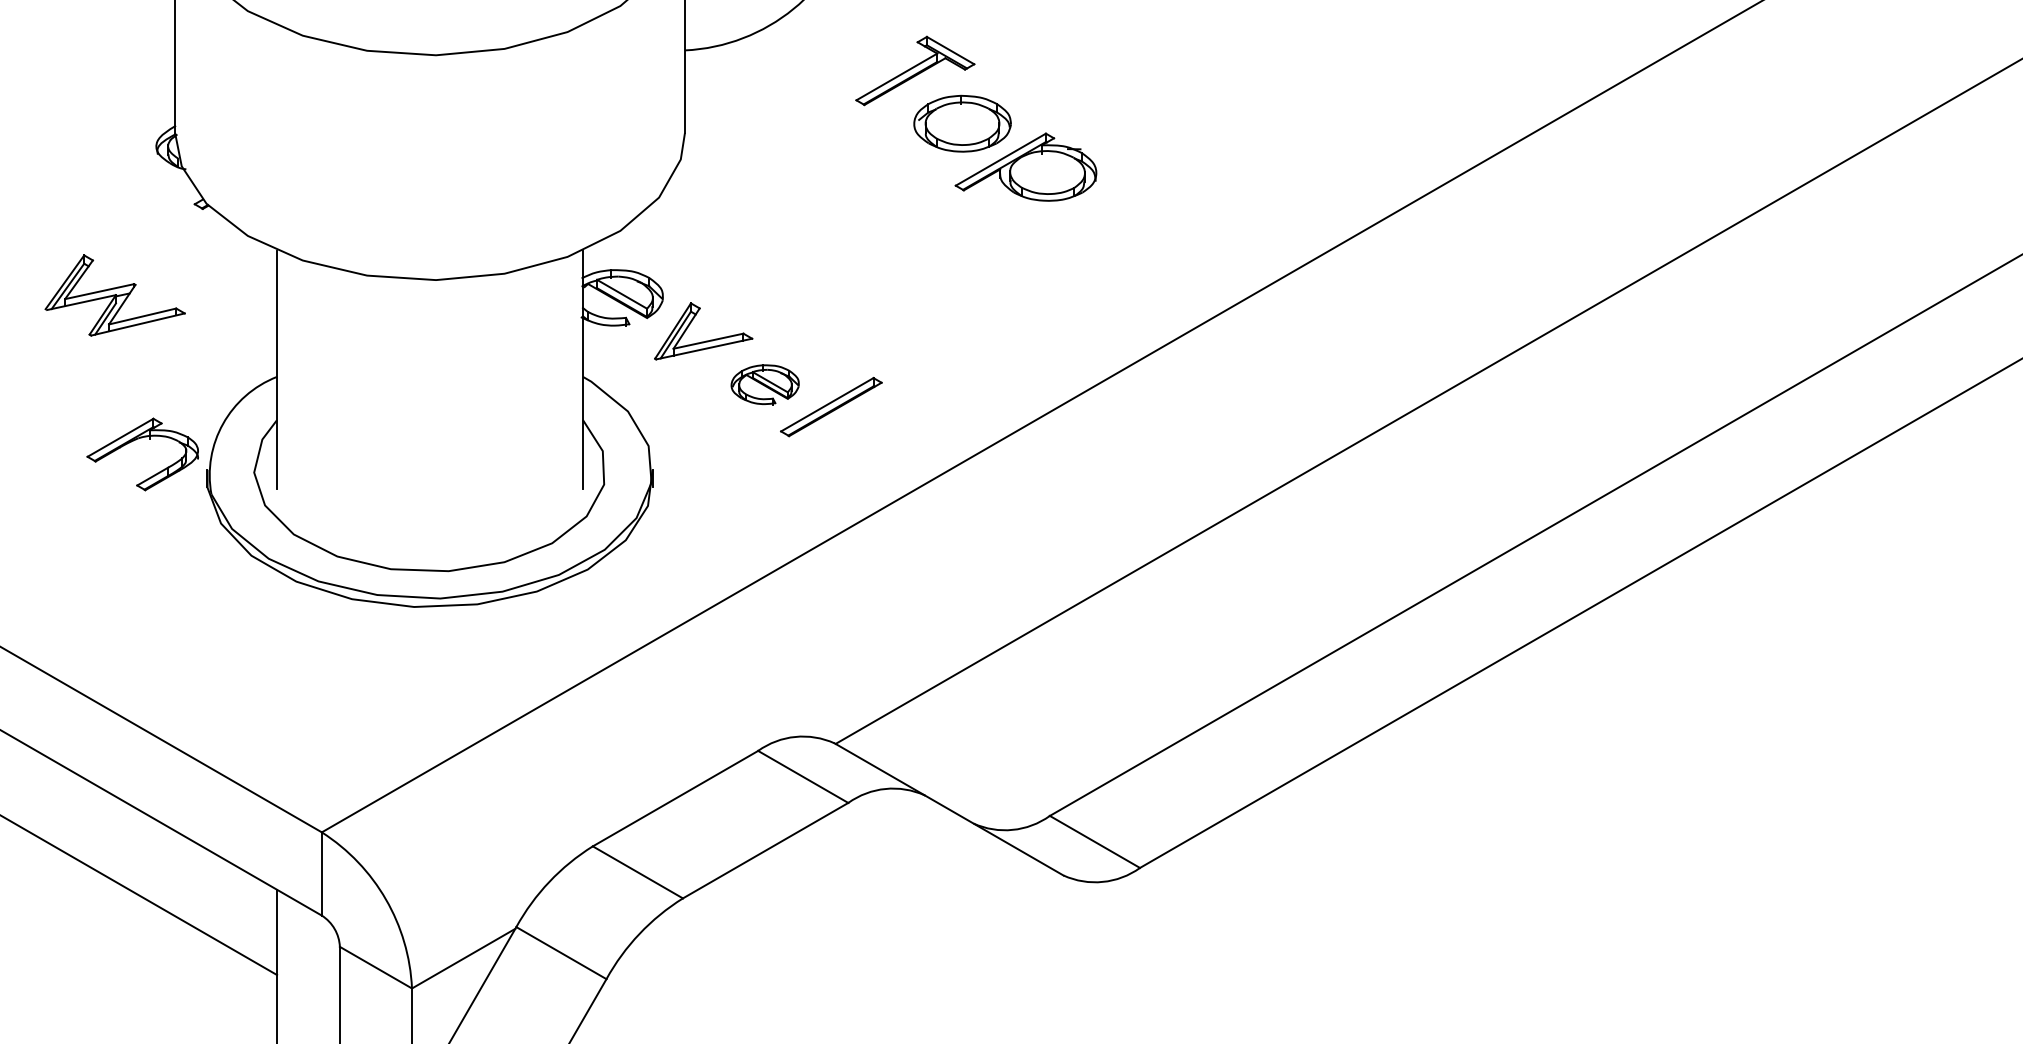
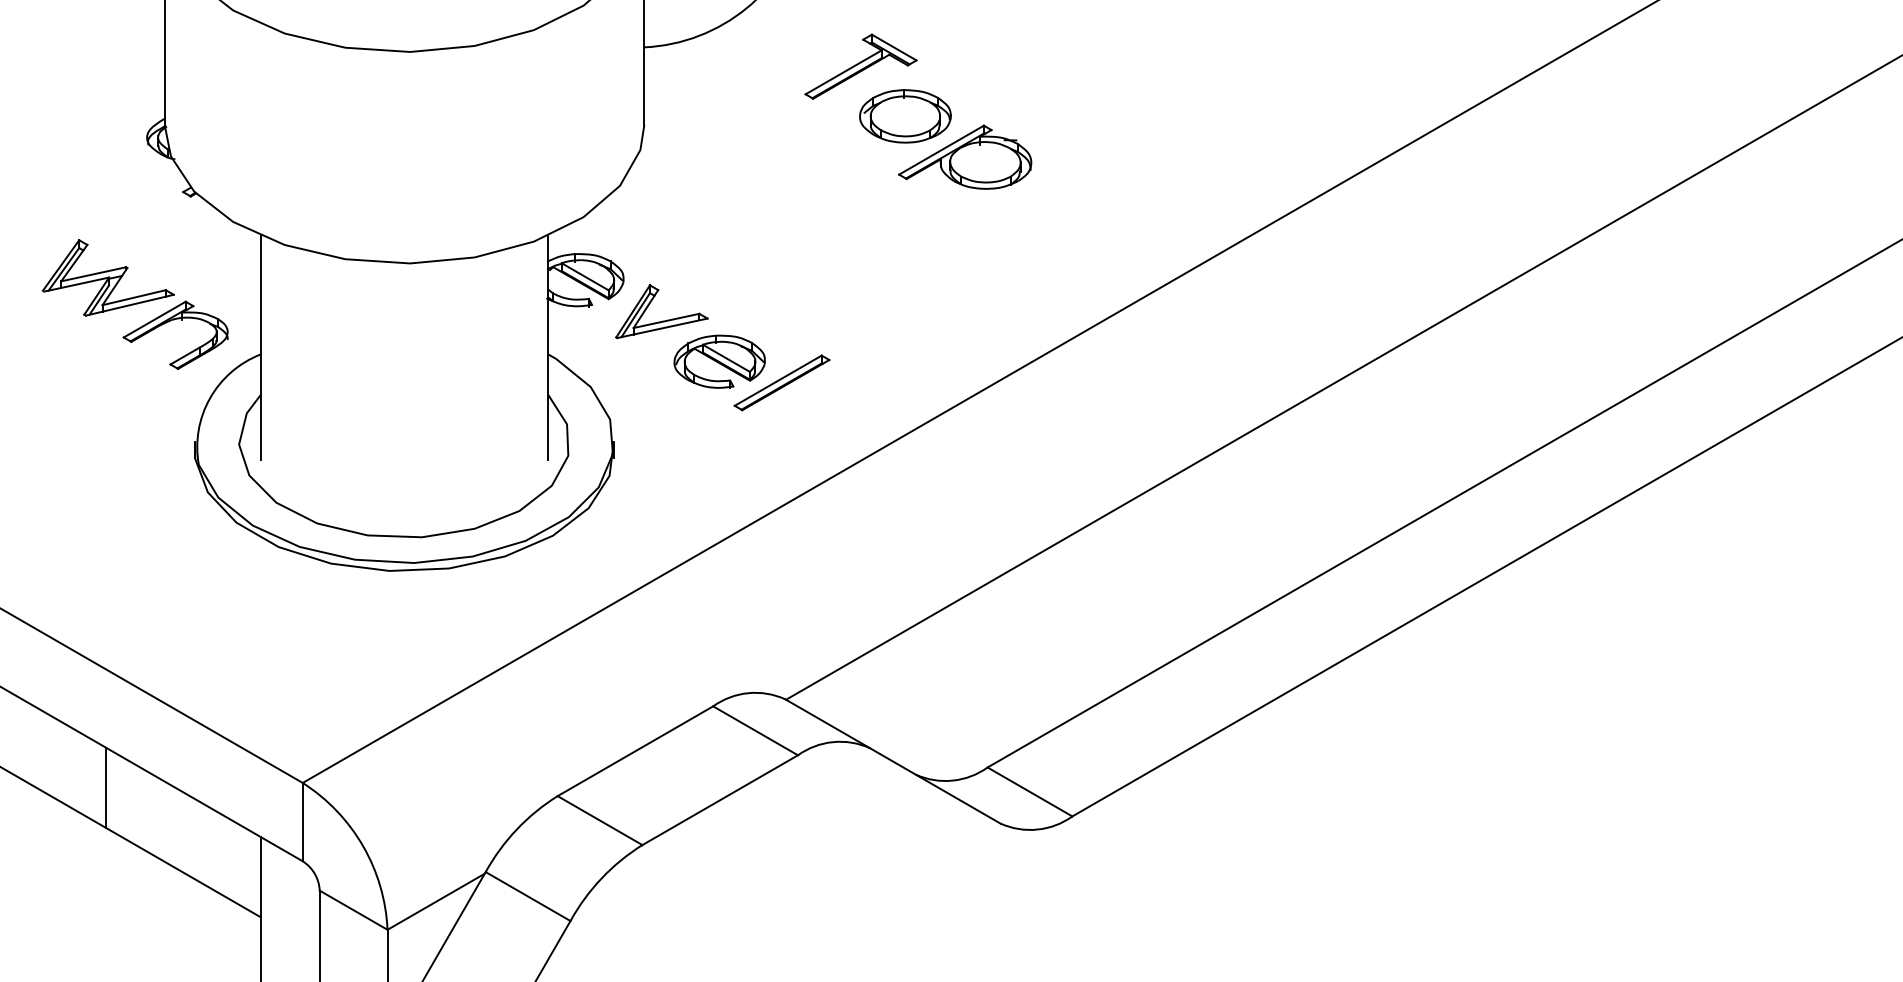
part: (765, 384) -> (720, 361), size x1.43
part: (136, 440) -> (169, 322), moved
line: (112, 837) -> (105, 787), added

